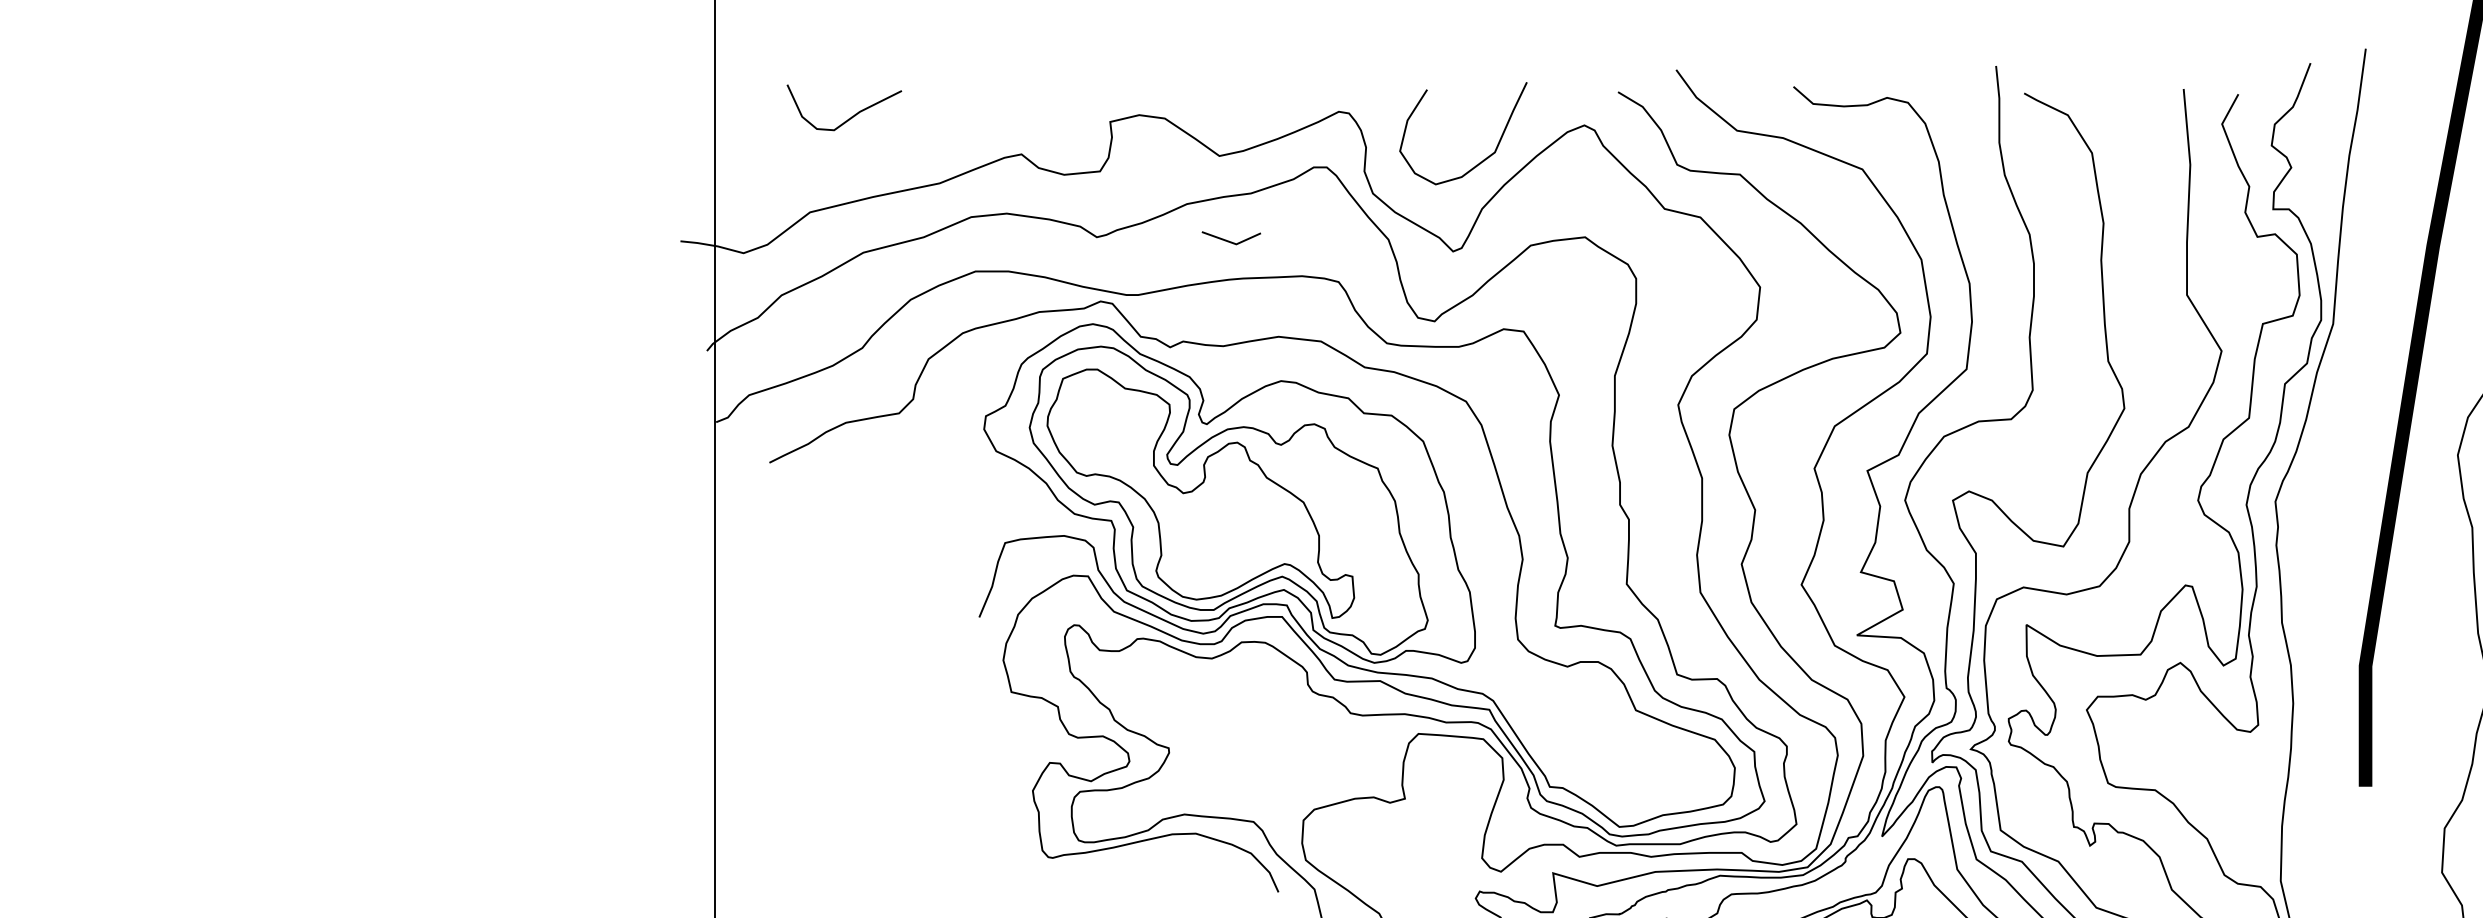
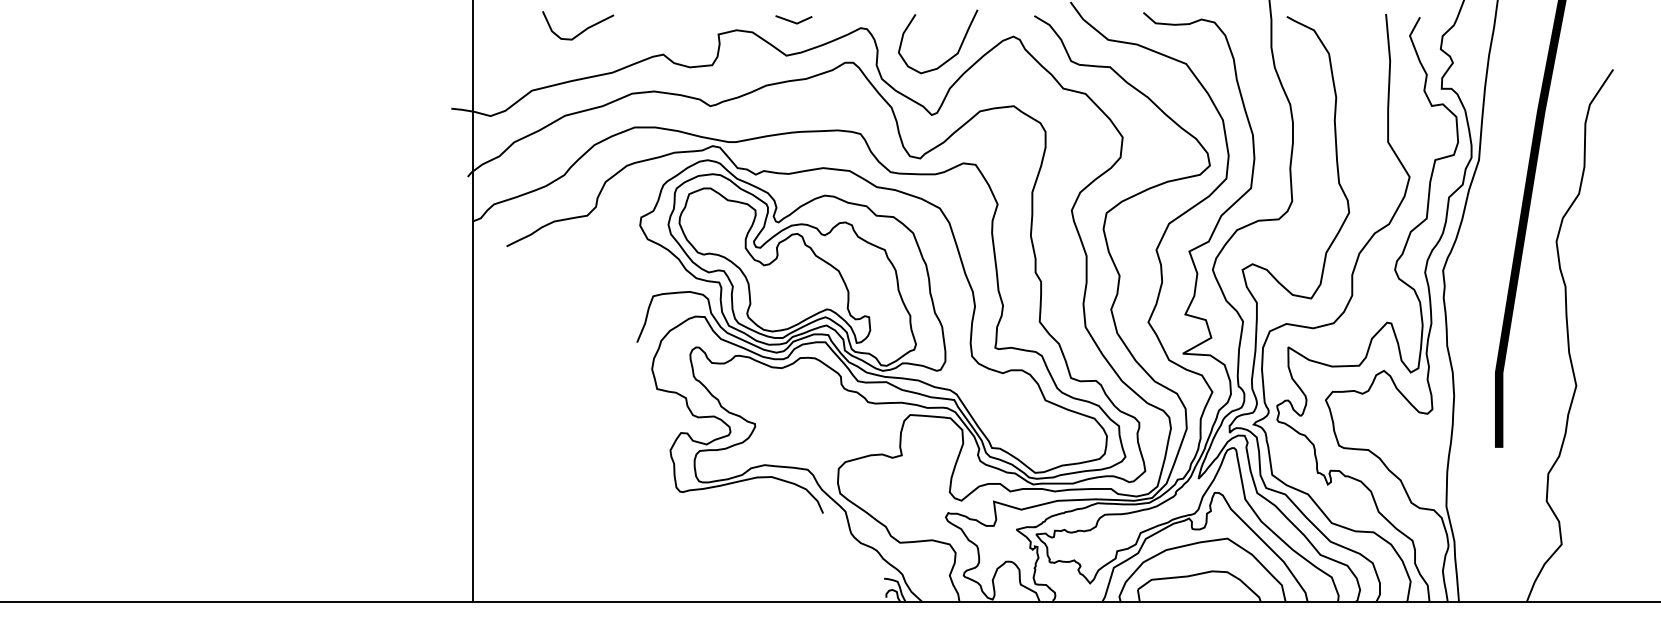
curve: (851, 115) -> (582, 30), moved
line: (1230, 240) -> (793, 21), moved

